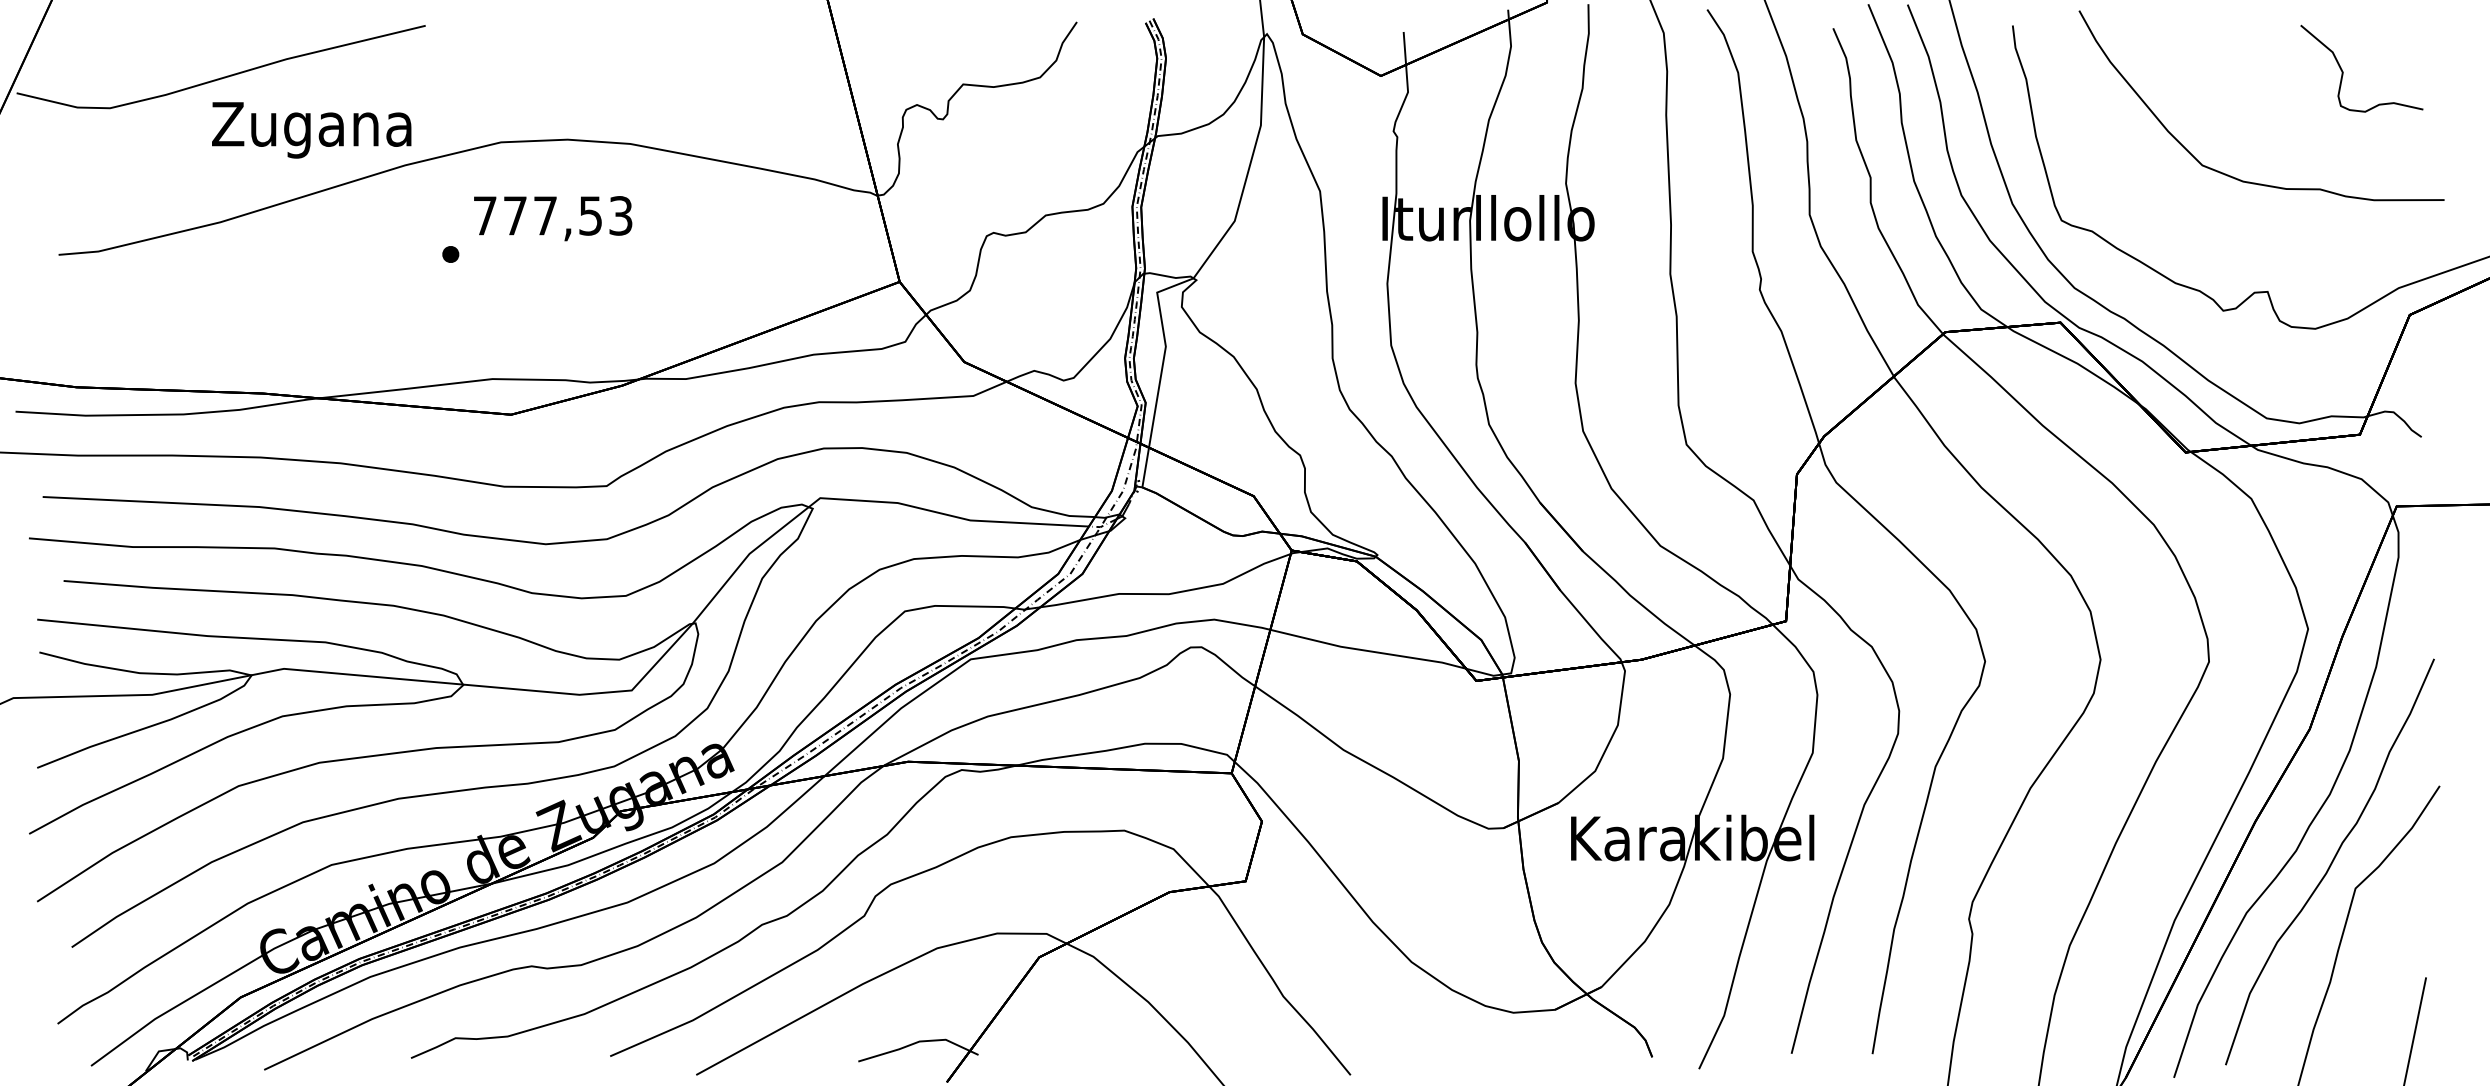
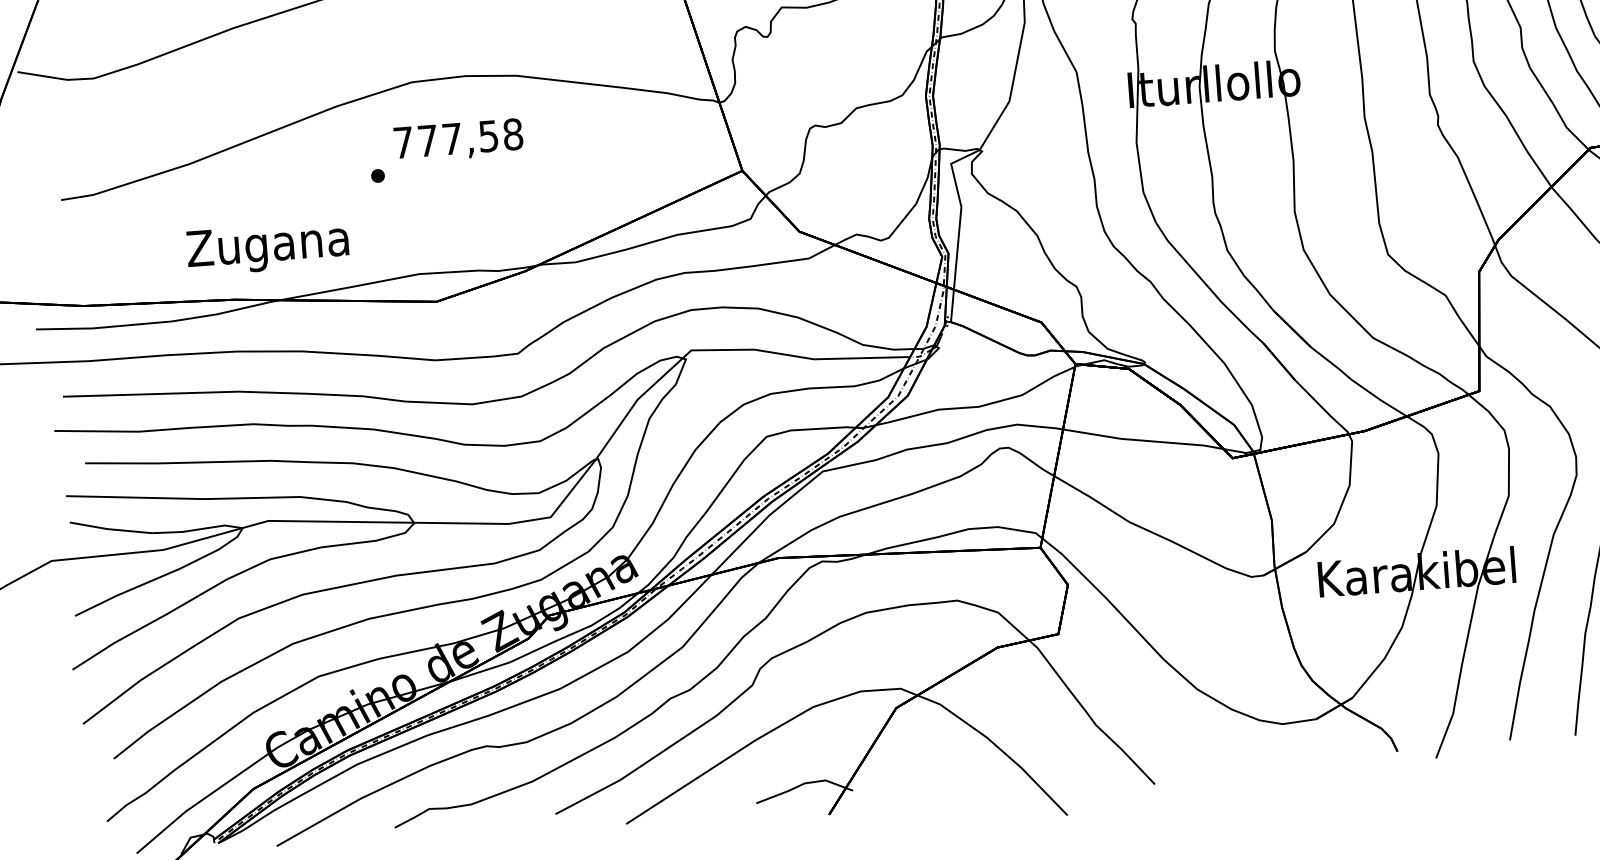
text: (311, 130) -> (267, 248), moved
text: (620, 215) -> (512, 134), 777,53 -> 777,58

